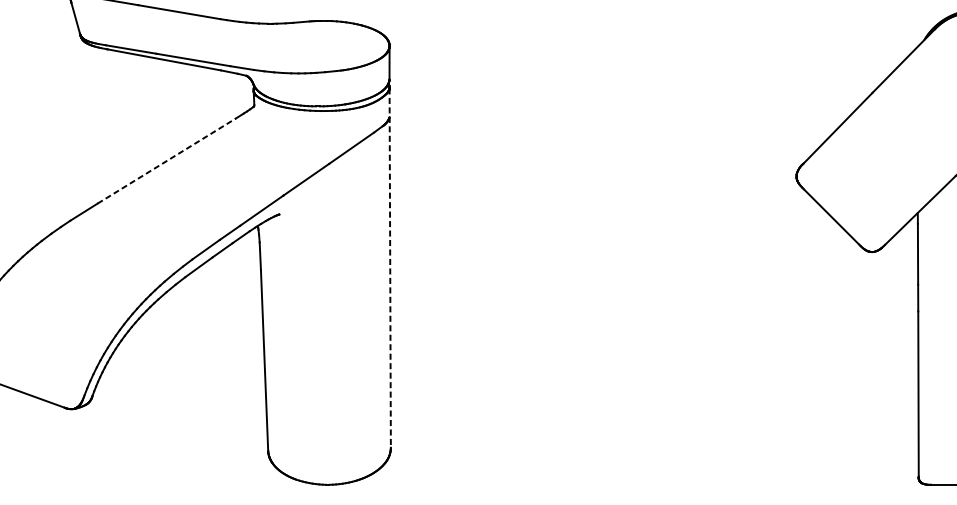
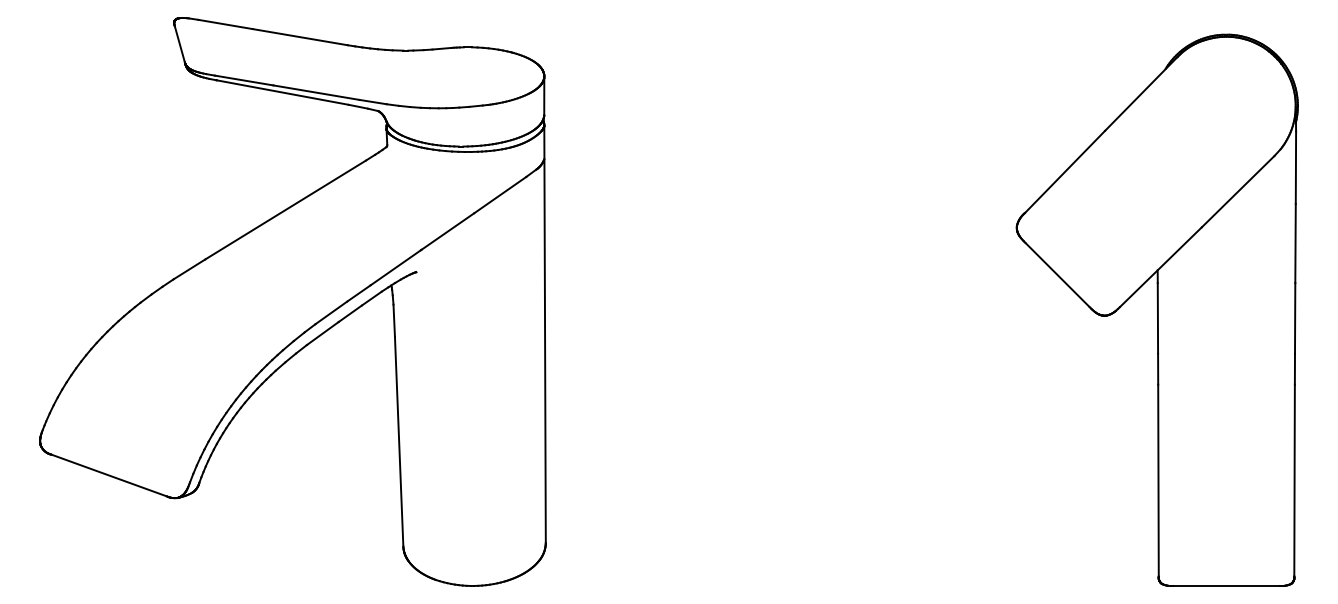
line: (167, 160) -> (286, 209), dashed -> solid
line: (390, 268) -> (545, 334), dashed -> solid

